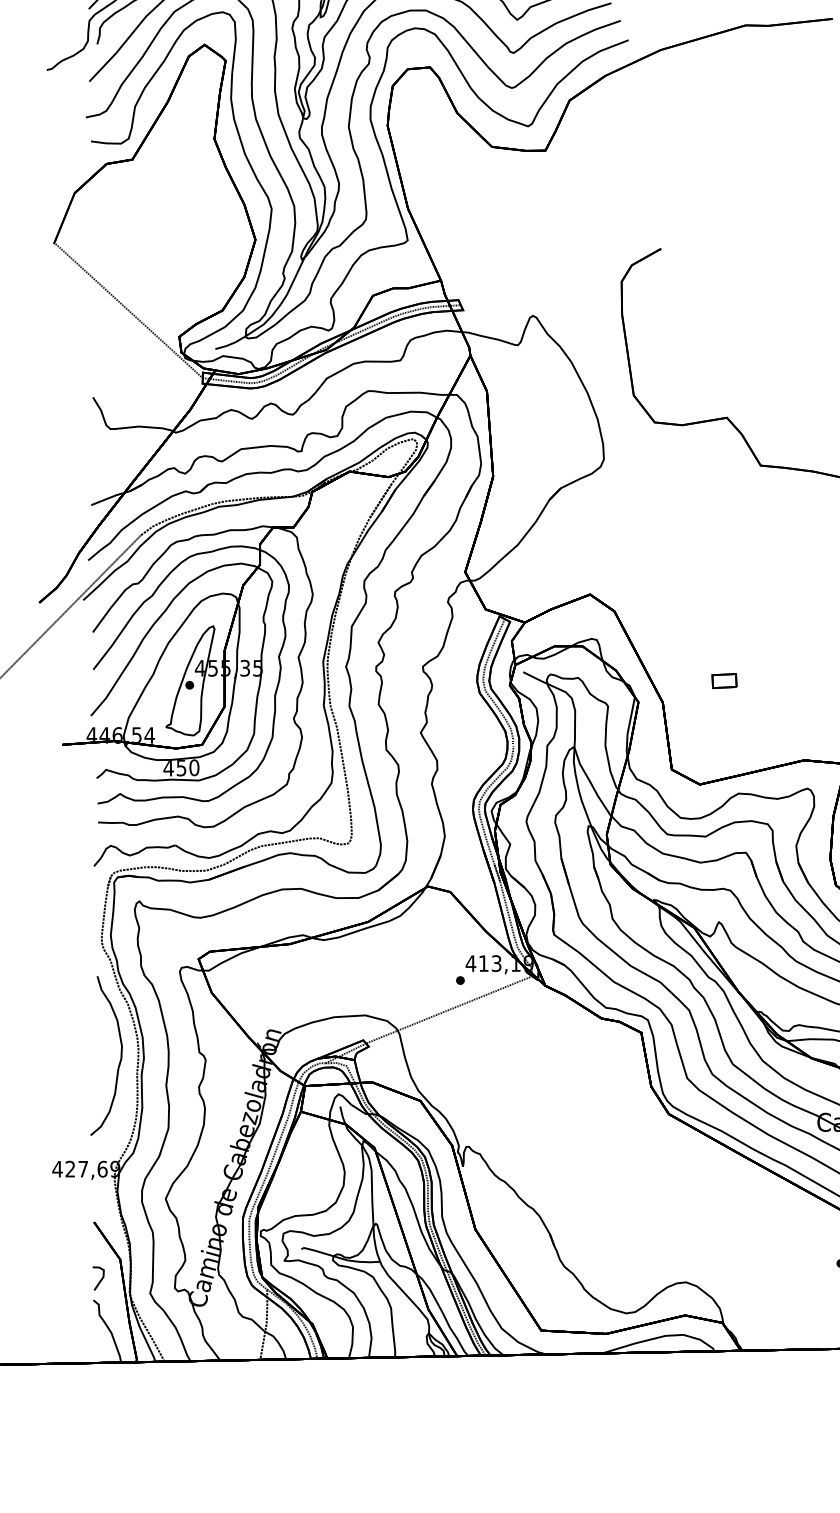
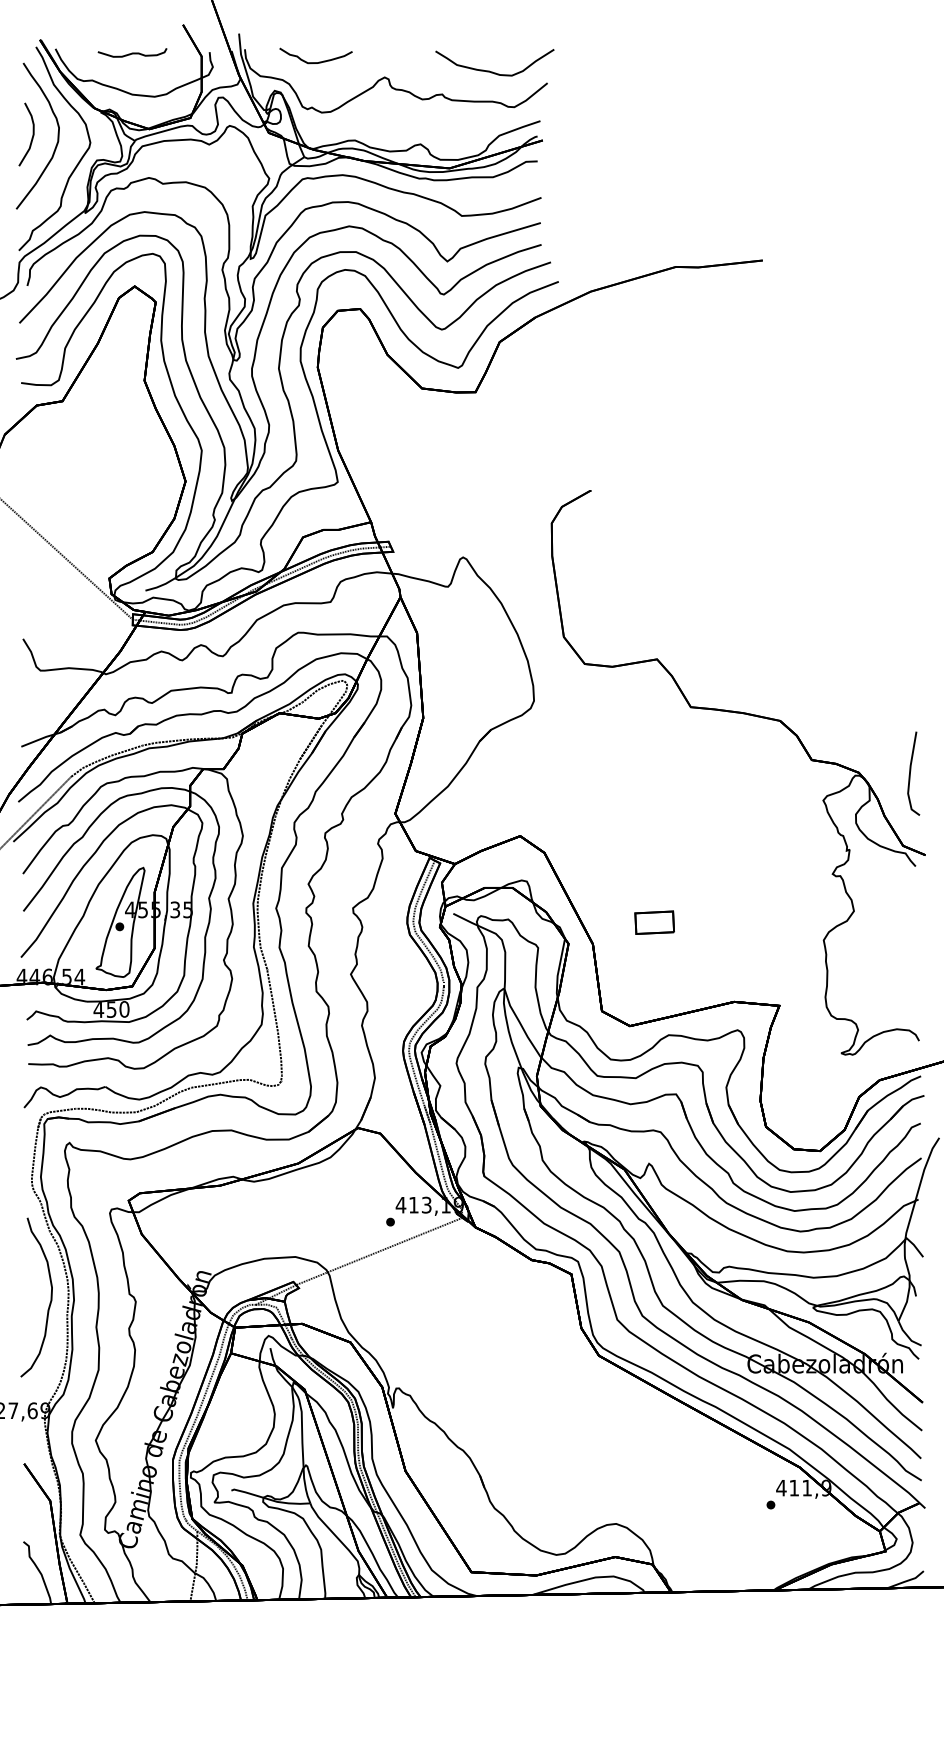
part: (724, 680) -> (654, 922), size x1.6
line: (100, 1279) -> (30, 1521), removed

